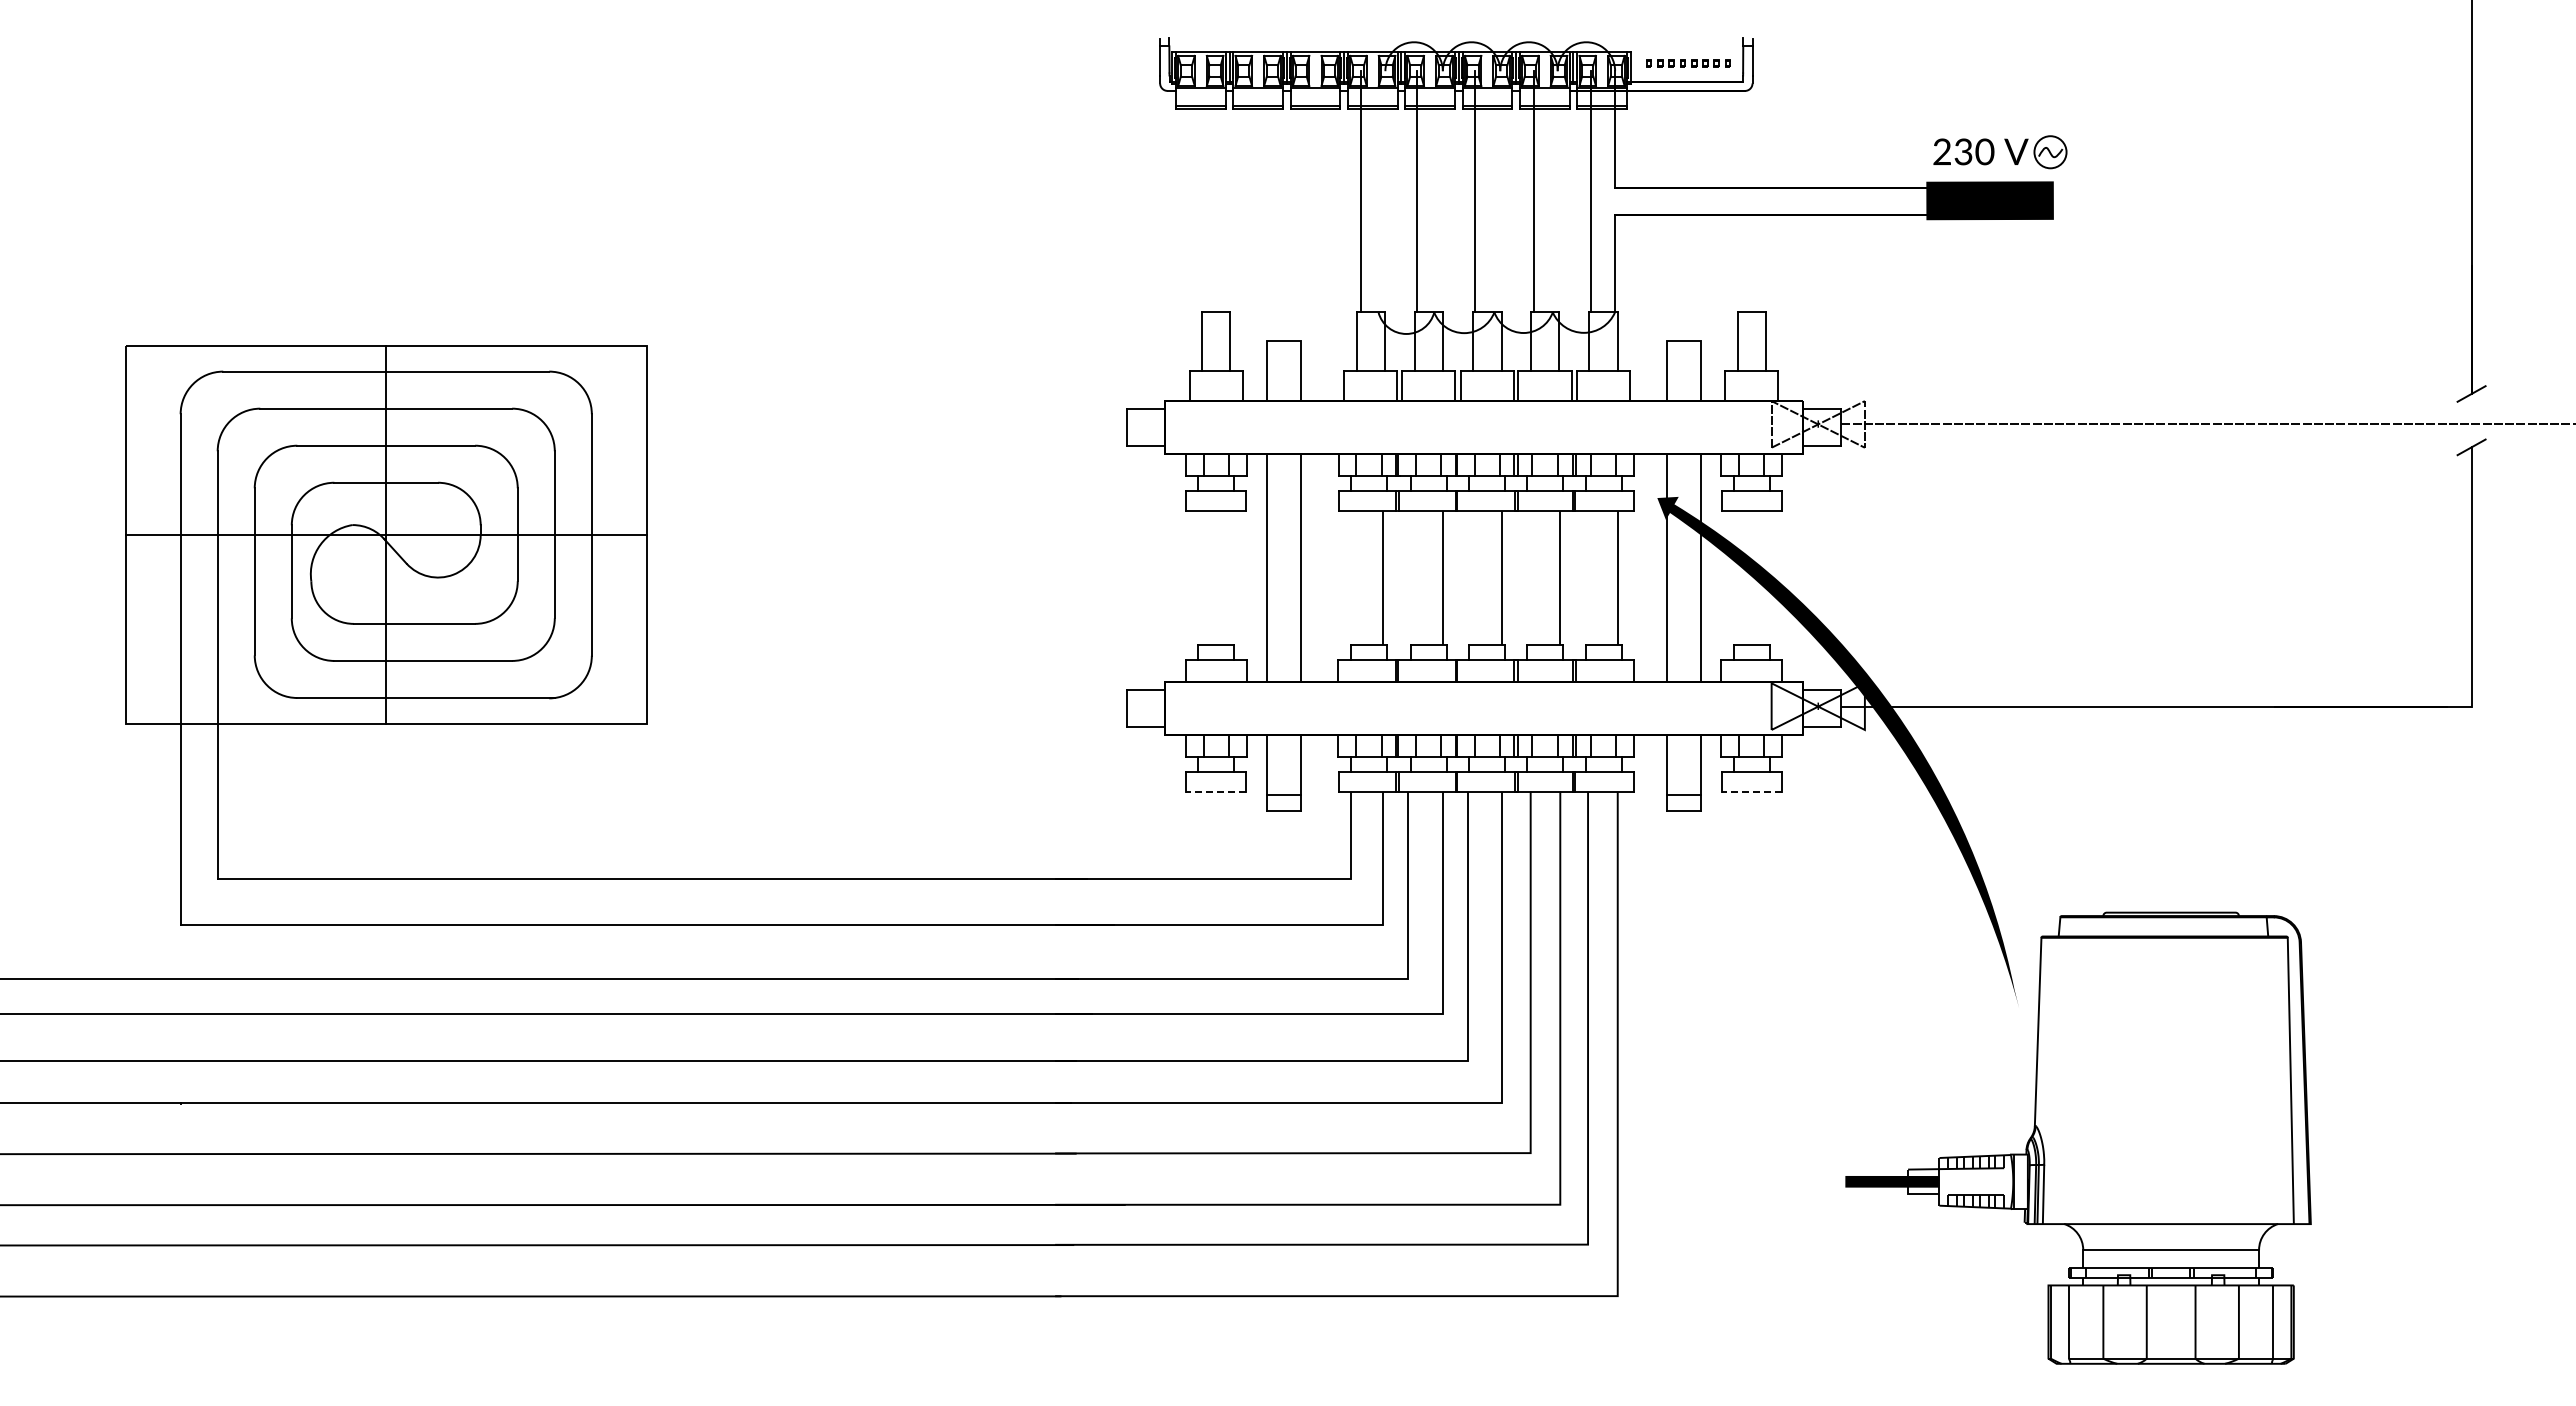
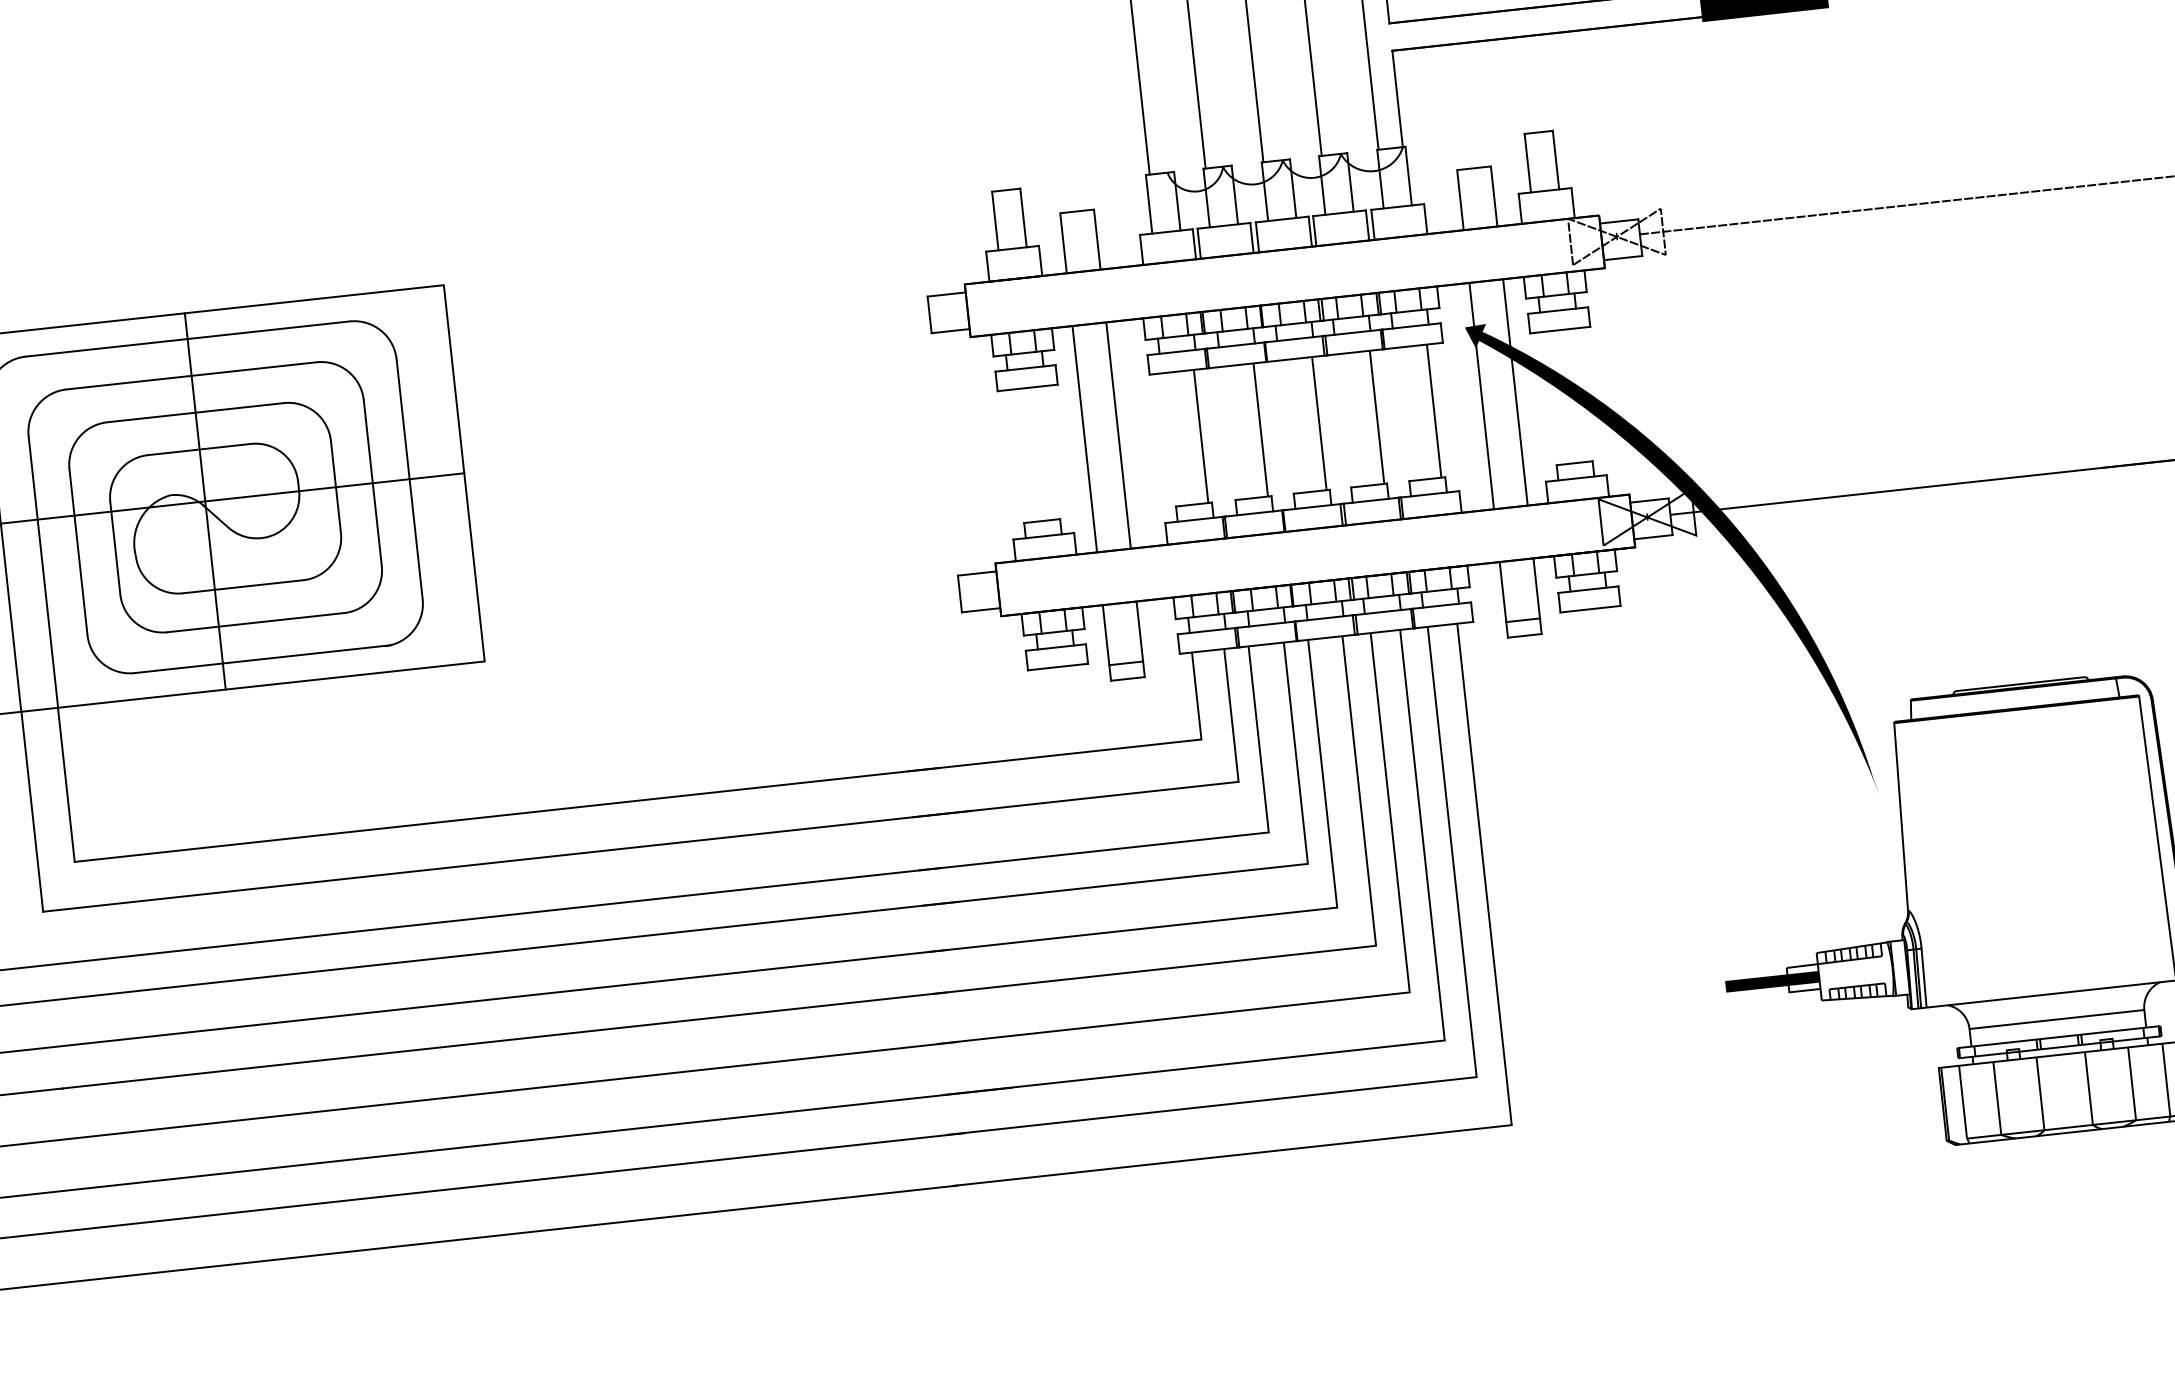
line: (1215, 791) -> (1057, 666), dashed -> solid
line: (1751, 791) -> (1590, 609), dashed -> solid

